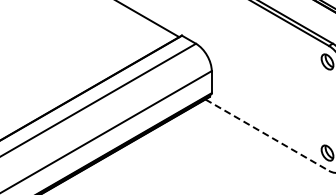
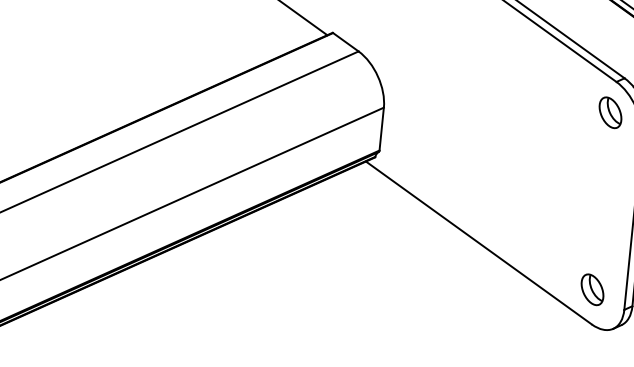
line: (267, 135) -> (479, 243), dashed -> solid

